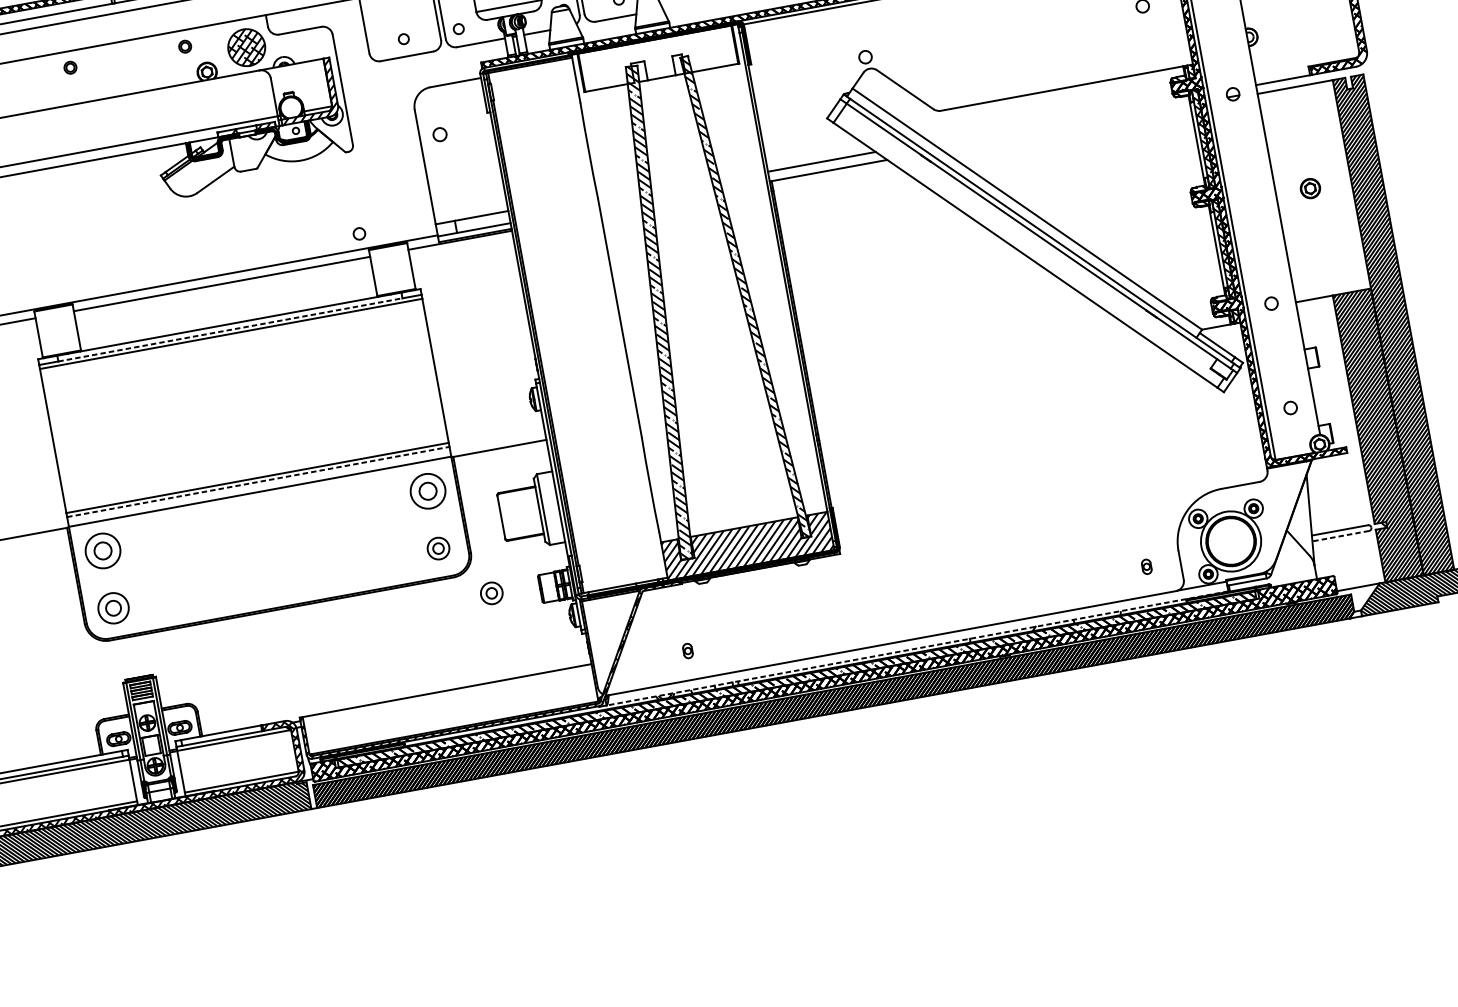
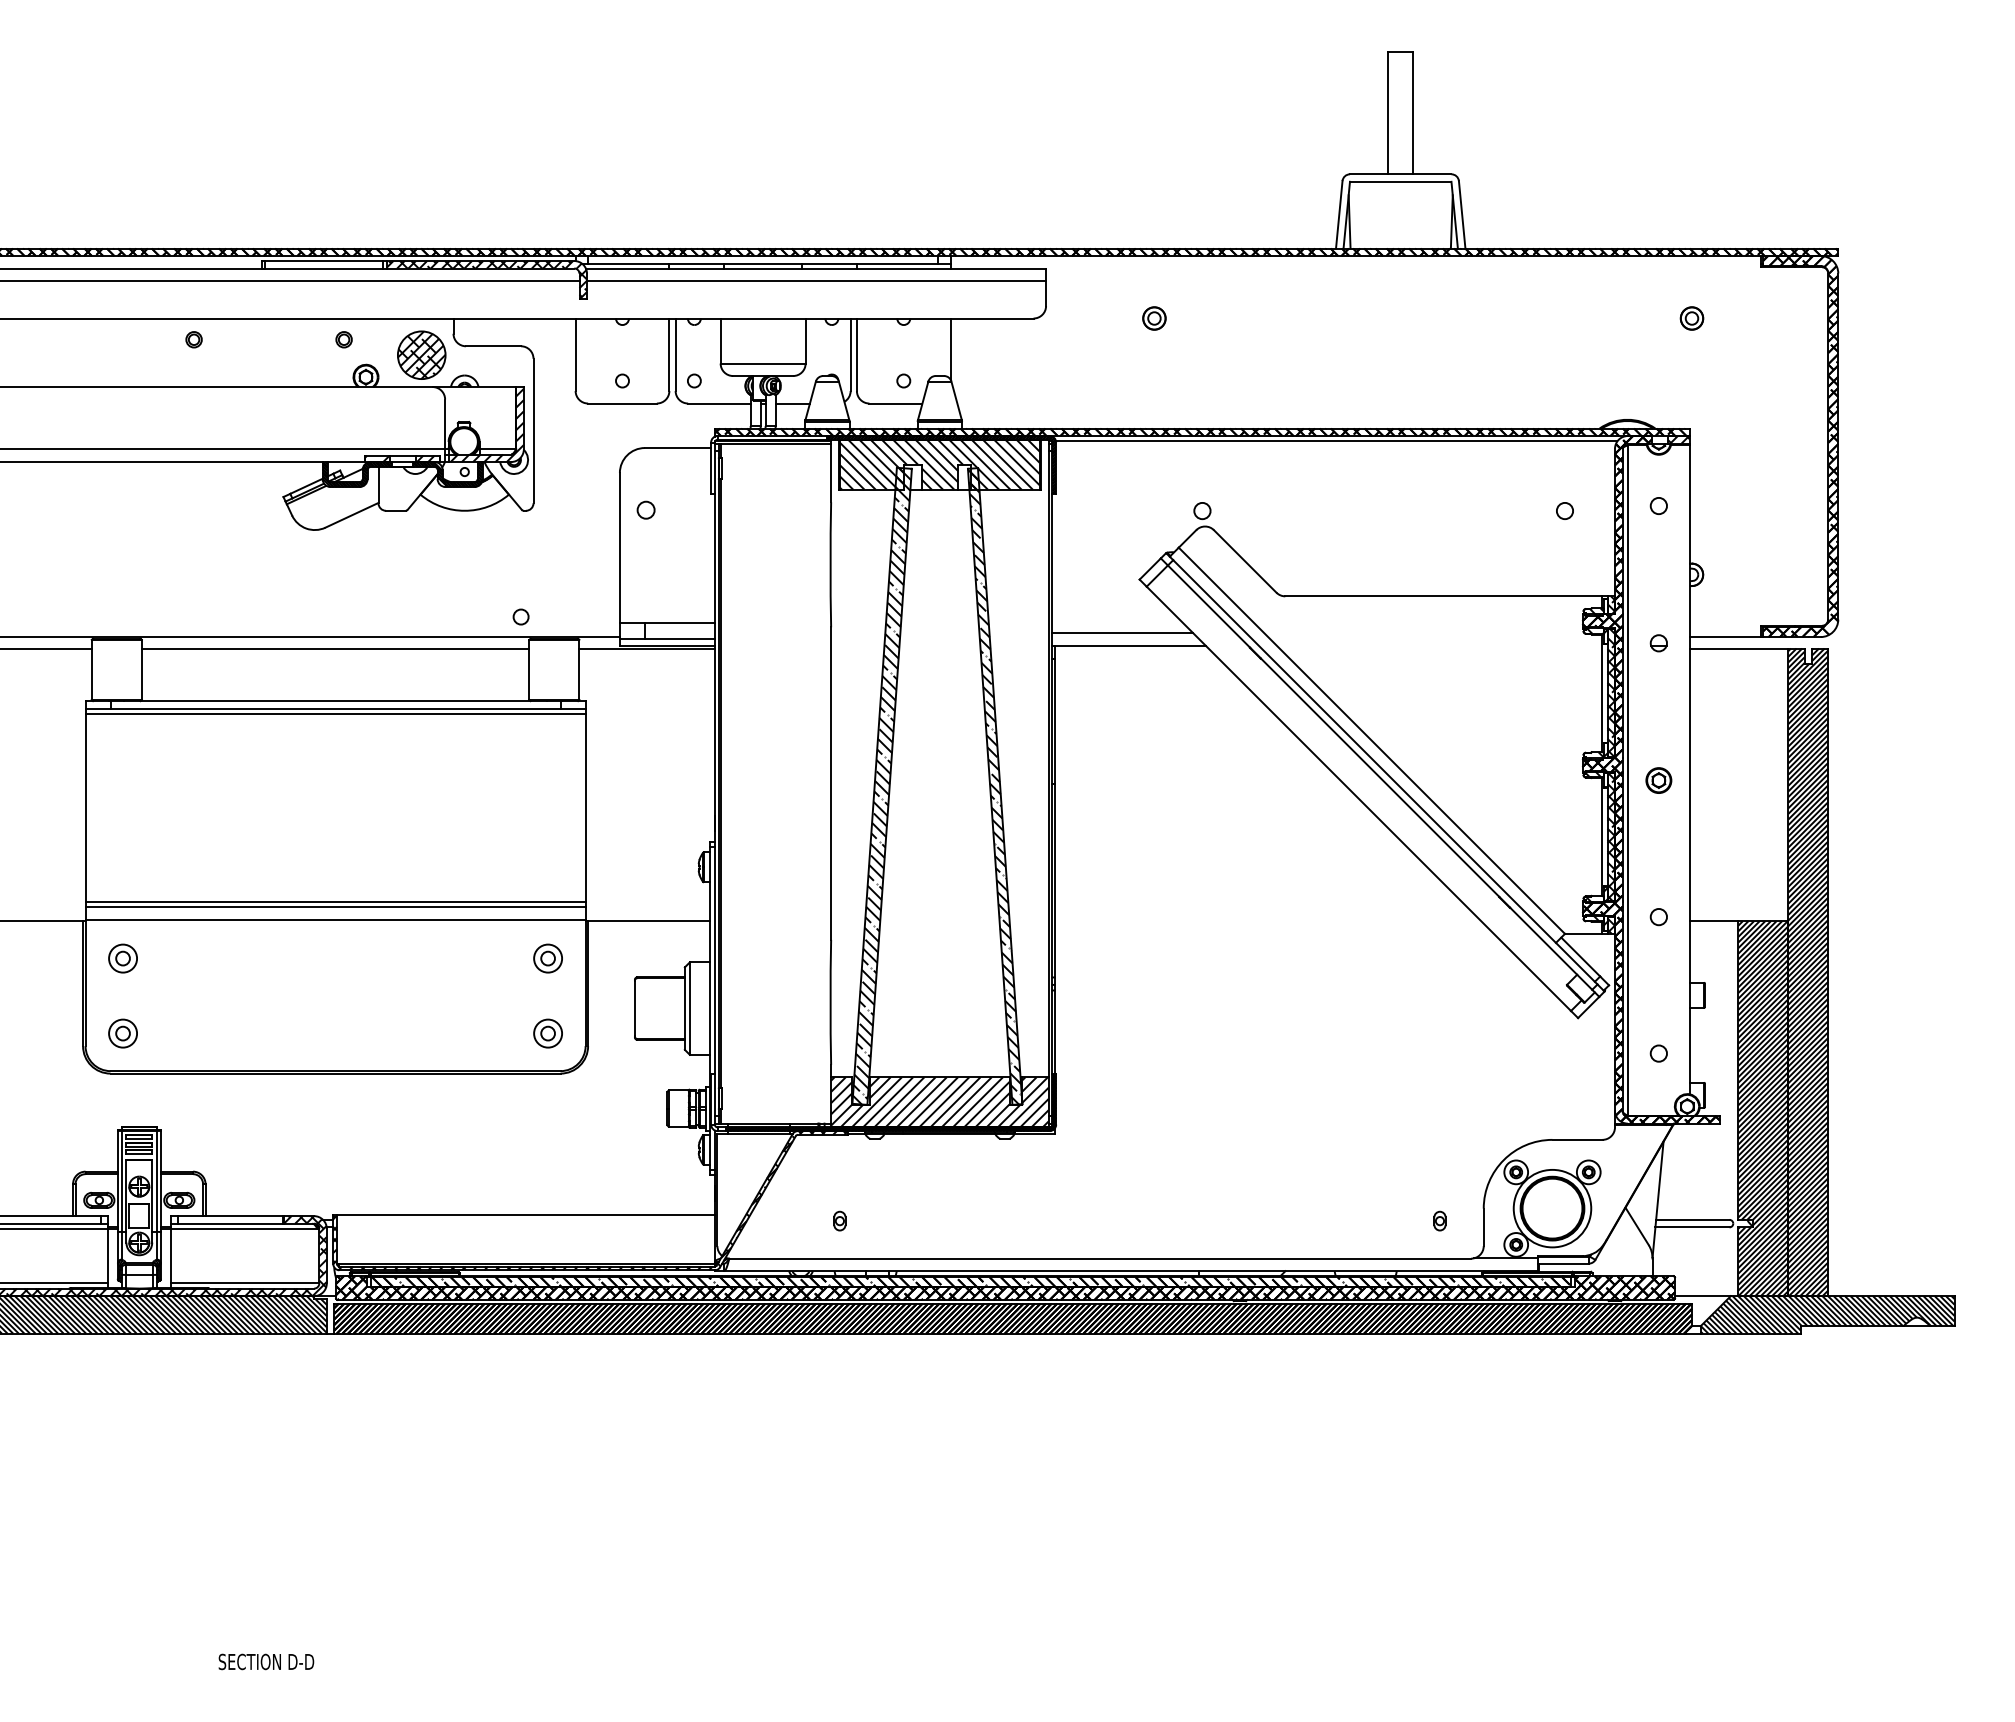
hatch: (657, 58) -> (939, 464), added
part: (1310, 188) -> (1658, 780), moved
line: (231, 329) -> (336, 708), dashed -> solid
line: (259, 481) -> (336, 907), dashed -> solid
part: (427, 491) -> (547, 958), size x0.62
line: (1340, 536) -> (1691, 1227), dashed -> solid
part: (102, 550) -> (122, 958), size x0.62
part: (491, 593) -> (604, 1102), removed
part: (113, 608) -> (122, 1033), size x0.71
line: (917, 648) -> (1130, 1271), dashed -> solid

